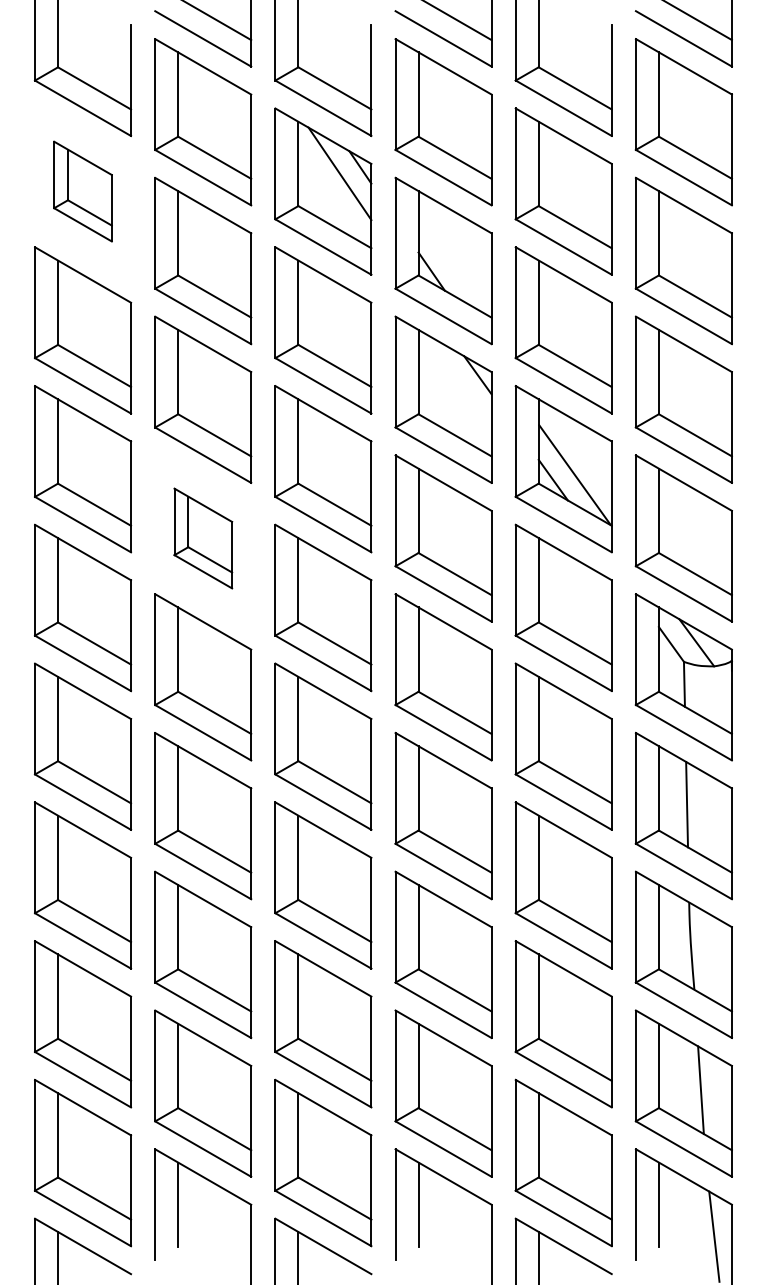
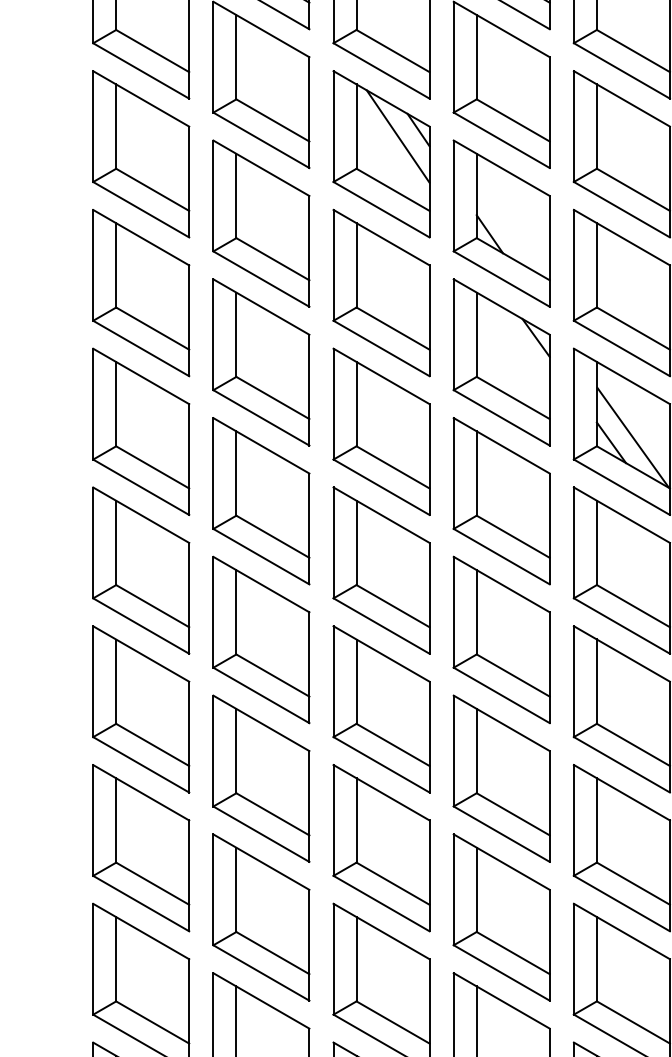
part: (82, 191) -> (140, 154), size x1.67
part: (203, 538) -> (261, 501), size x1.67

